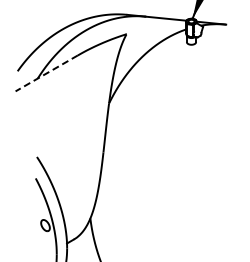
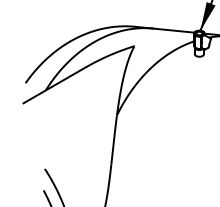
line: (46, 73) -> (54, 85), dashed -> solid

